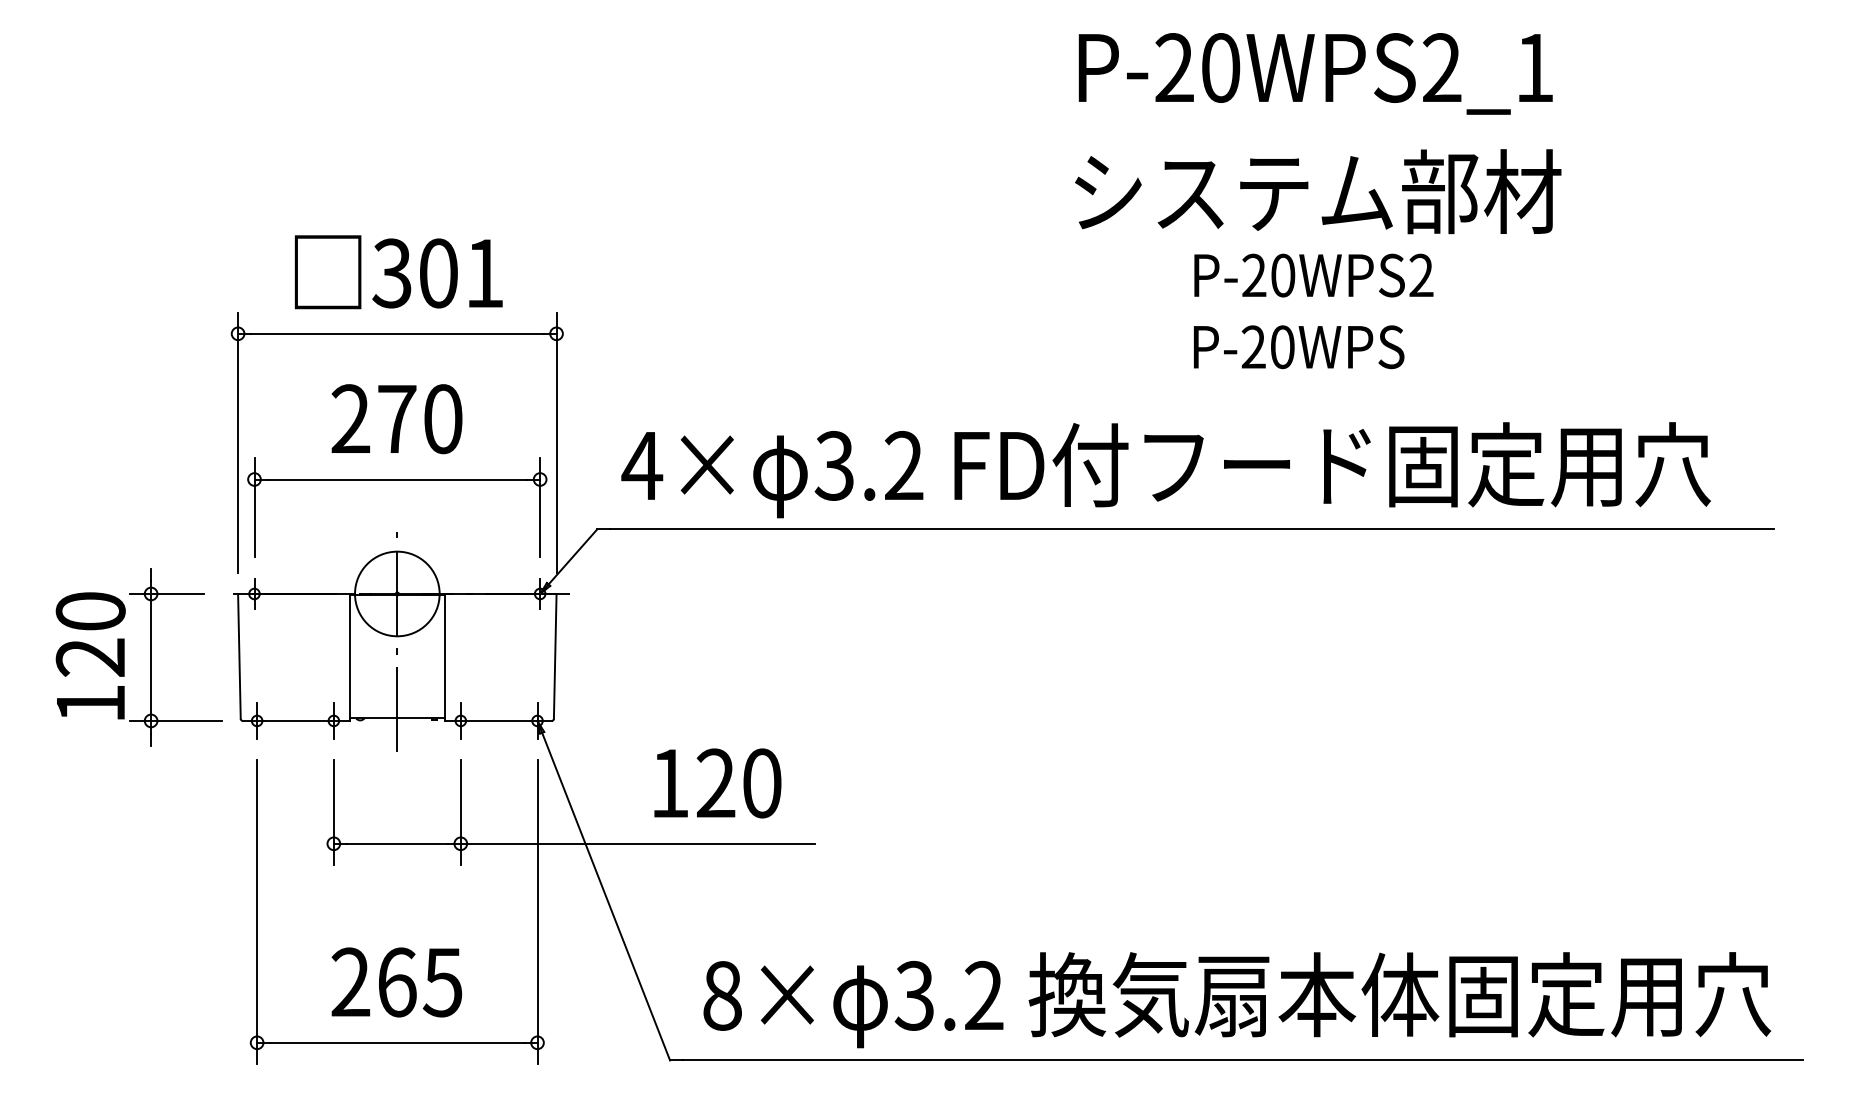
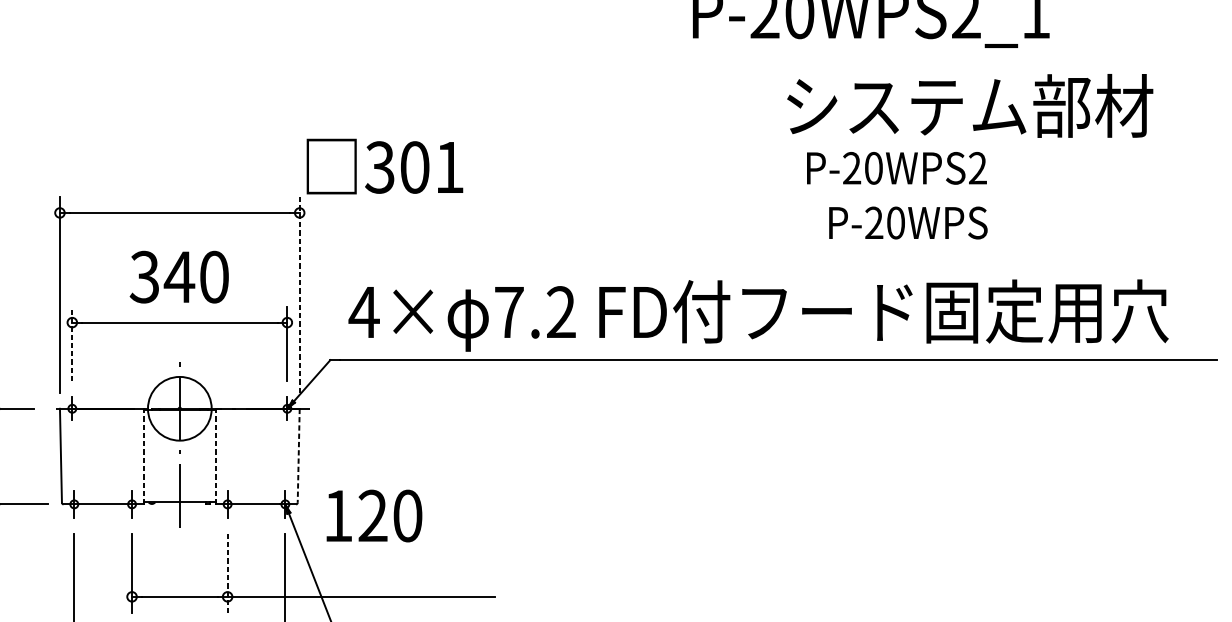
text: (1318, 191) -> (970, 105), moved
text: (398, 272) -> (384, 166), moved
text: (1313, 275) -> (896, 168), moved
text: (1299, 347) -> (908, 223), moved
text: (373, 419) -> (161, 277), 270 -> 340
line: (556, 442) -> (299, 294), solid -> dashed
text: (834, 465) -> (508, 312), 3.2 -> 7.2
line: (254, 507) -> (72, 343), solid -> dashed
line: (349, 656) -> (143, 455), solid -> dashed
line: (444, 656) -> (215, 455), solid -> dashed
line: (555, 656) -> (298, 455), solid -> dashed
text: (717, 783) -> (374, 516), moved
line: (460, 812) -> (227, 573), solid -> dashed

